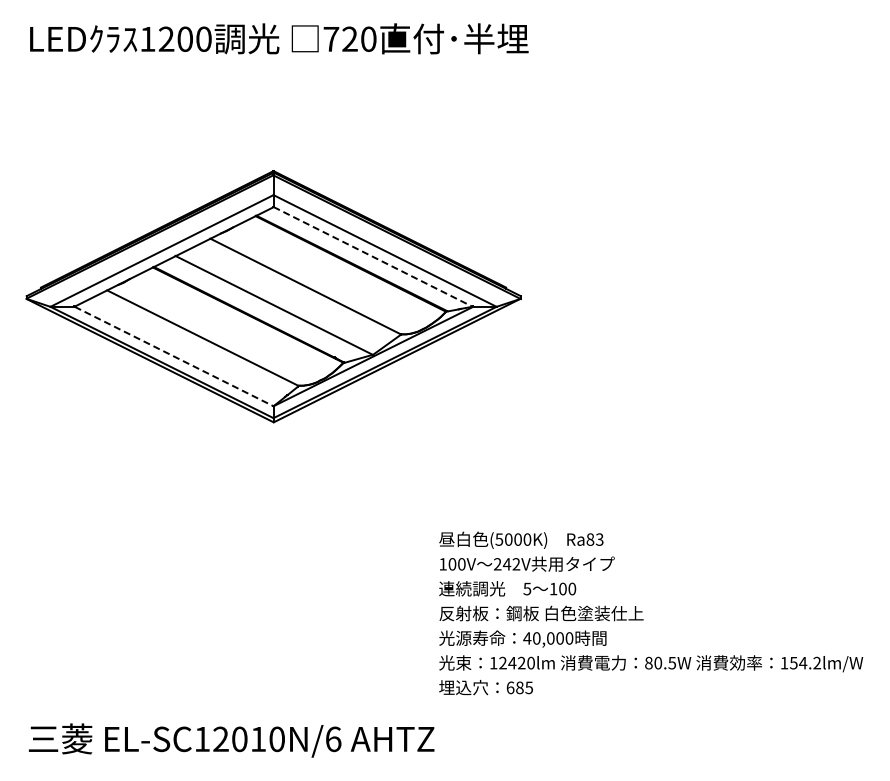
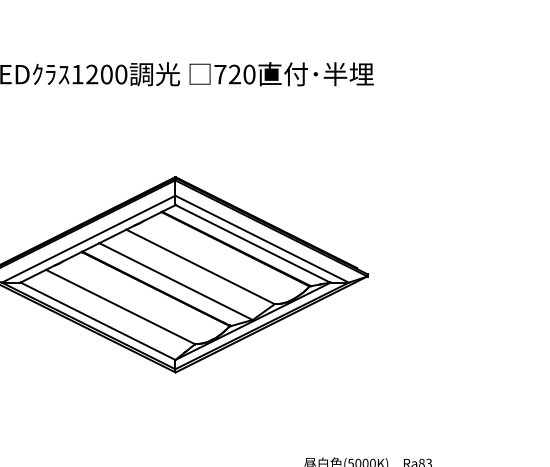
line: (373, 257) -> (253, 244), dashed -> solid
line: (174, 356) -> (98, 321), dashed -> solid

